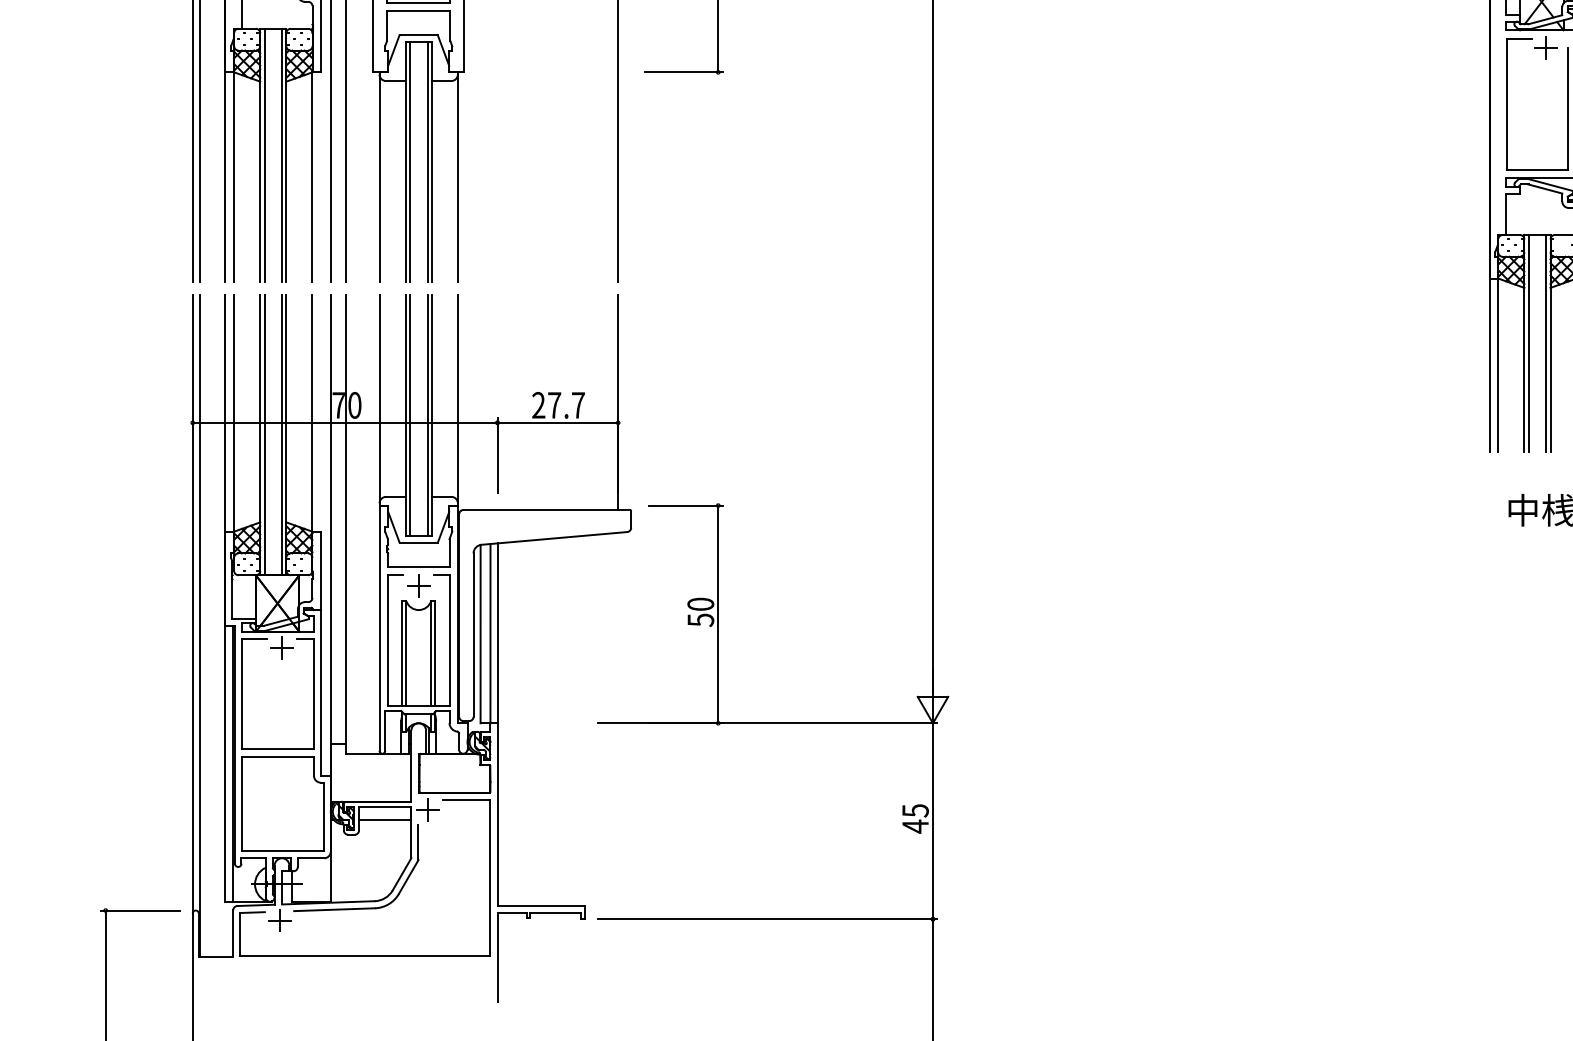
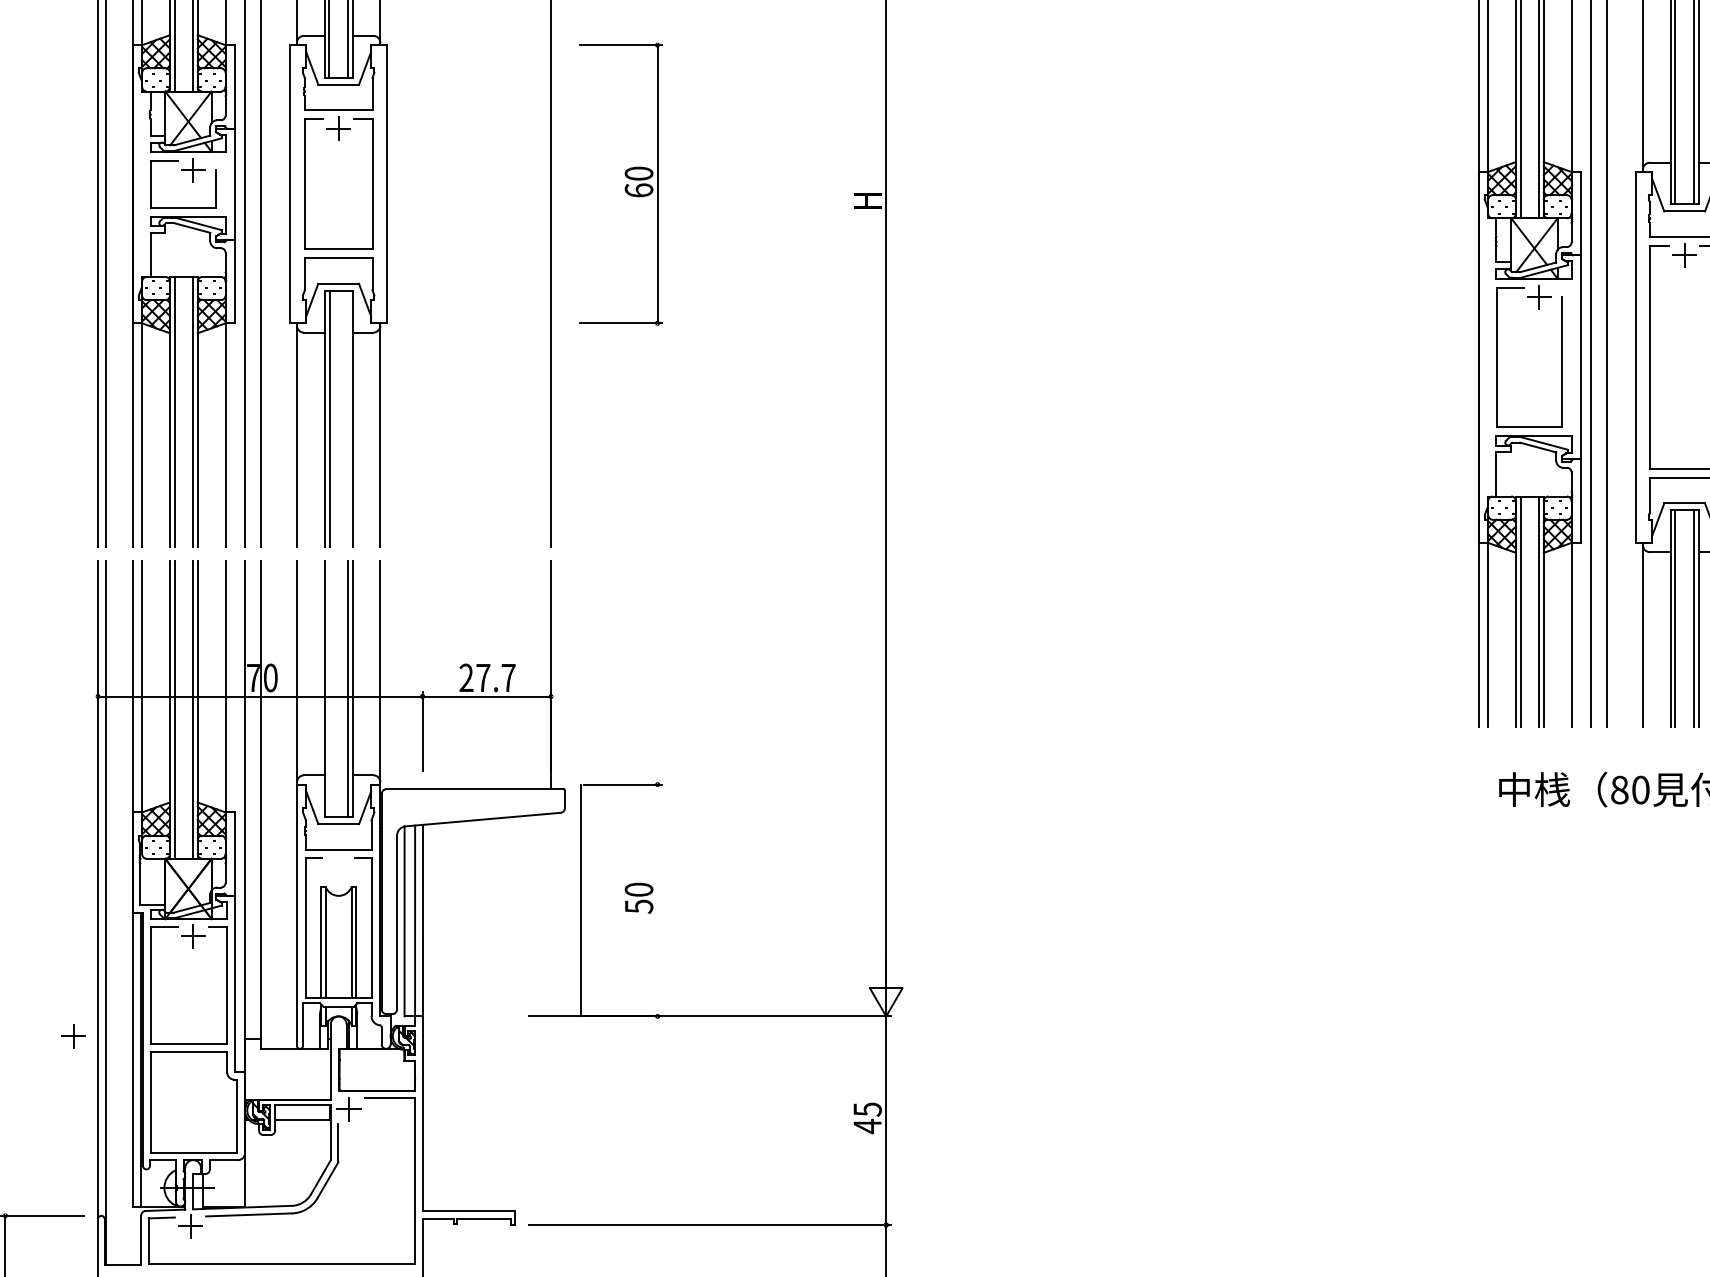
line: (427, 161) -> (348, 418), removed
line: (410, 415) -> (329, 688), removed
part: (418, 586) -> (73, 1036), moved
line: (718, 614) -> (580, 900), moved

